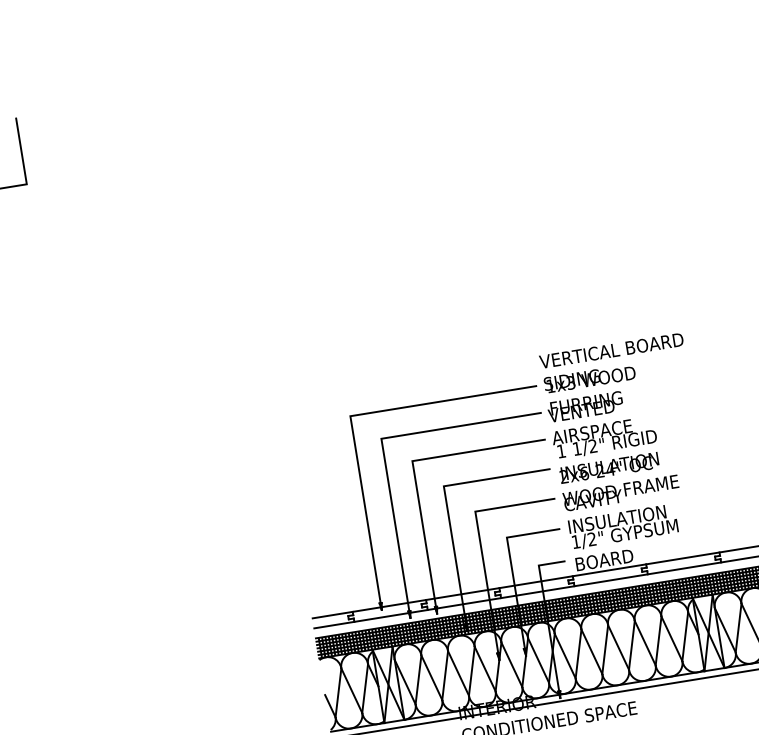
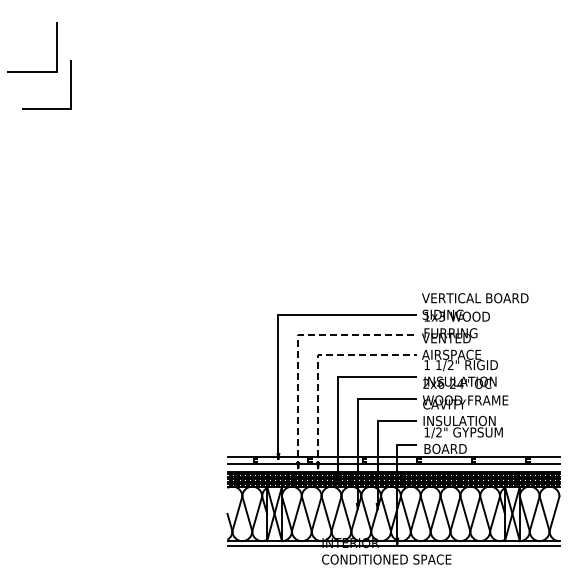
line: (382, 446) -> (298, 340), solid -> dashed
line: (414, 468) -> (318, 360), solid -> dashed

